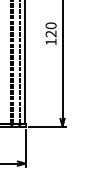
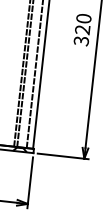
text: (50, 42) -> (80, 41), 120 -> 320

